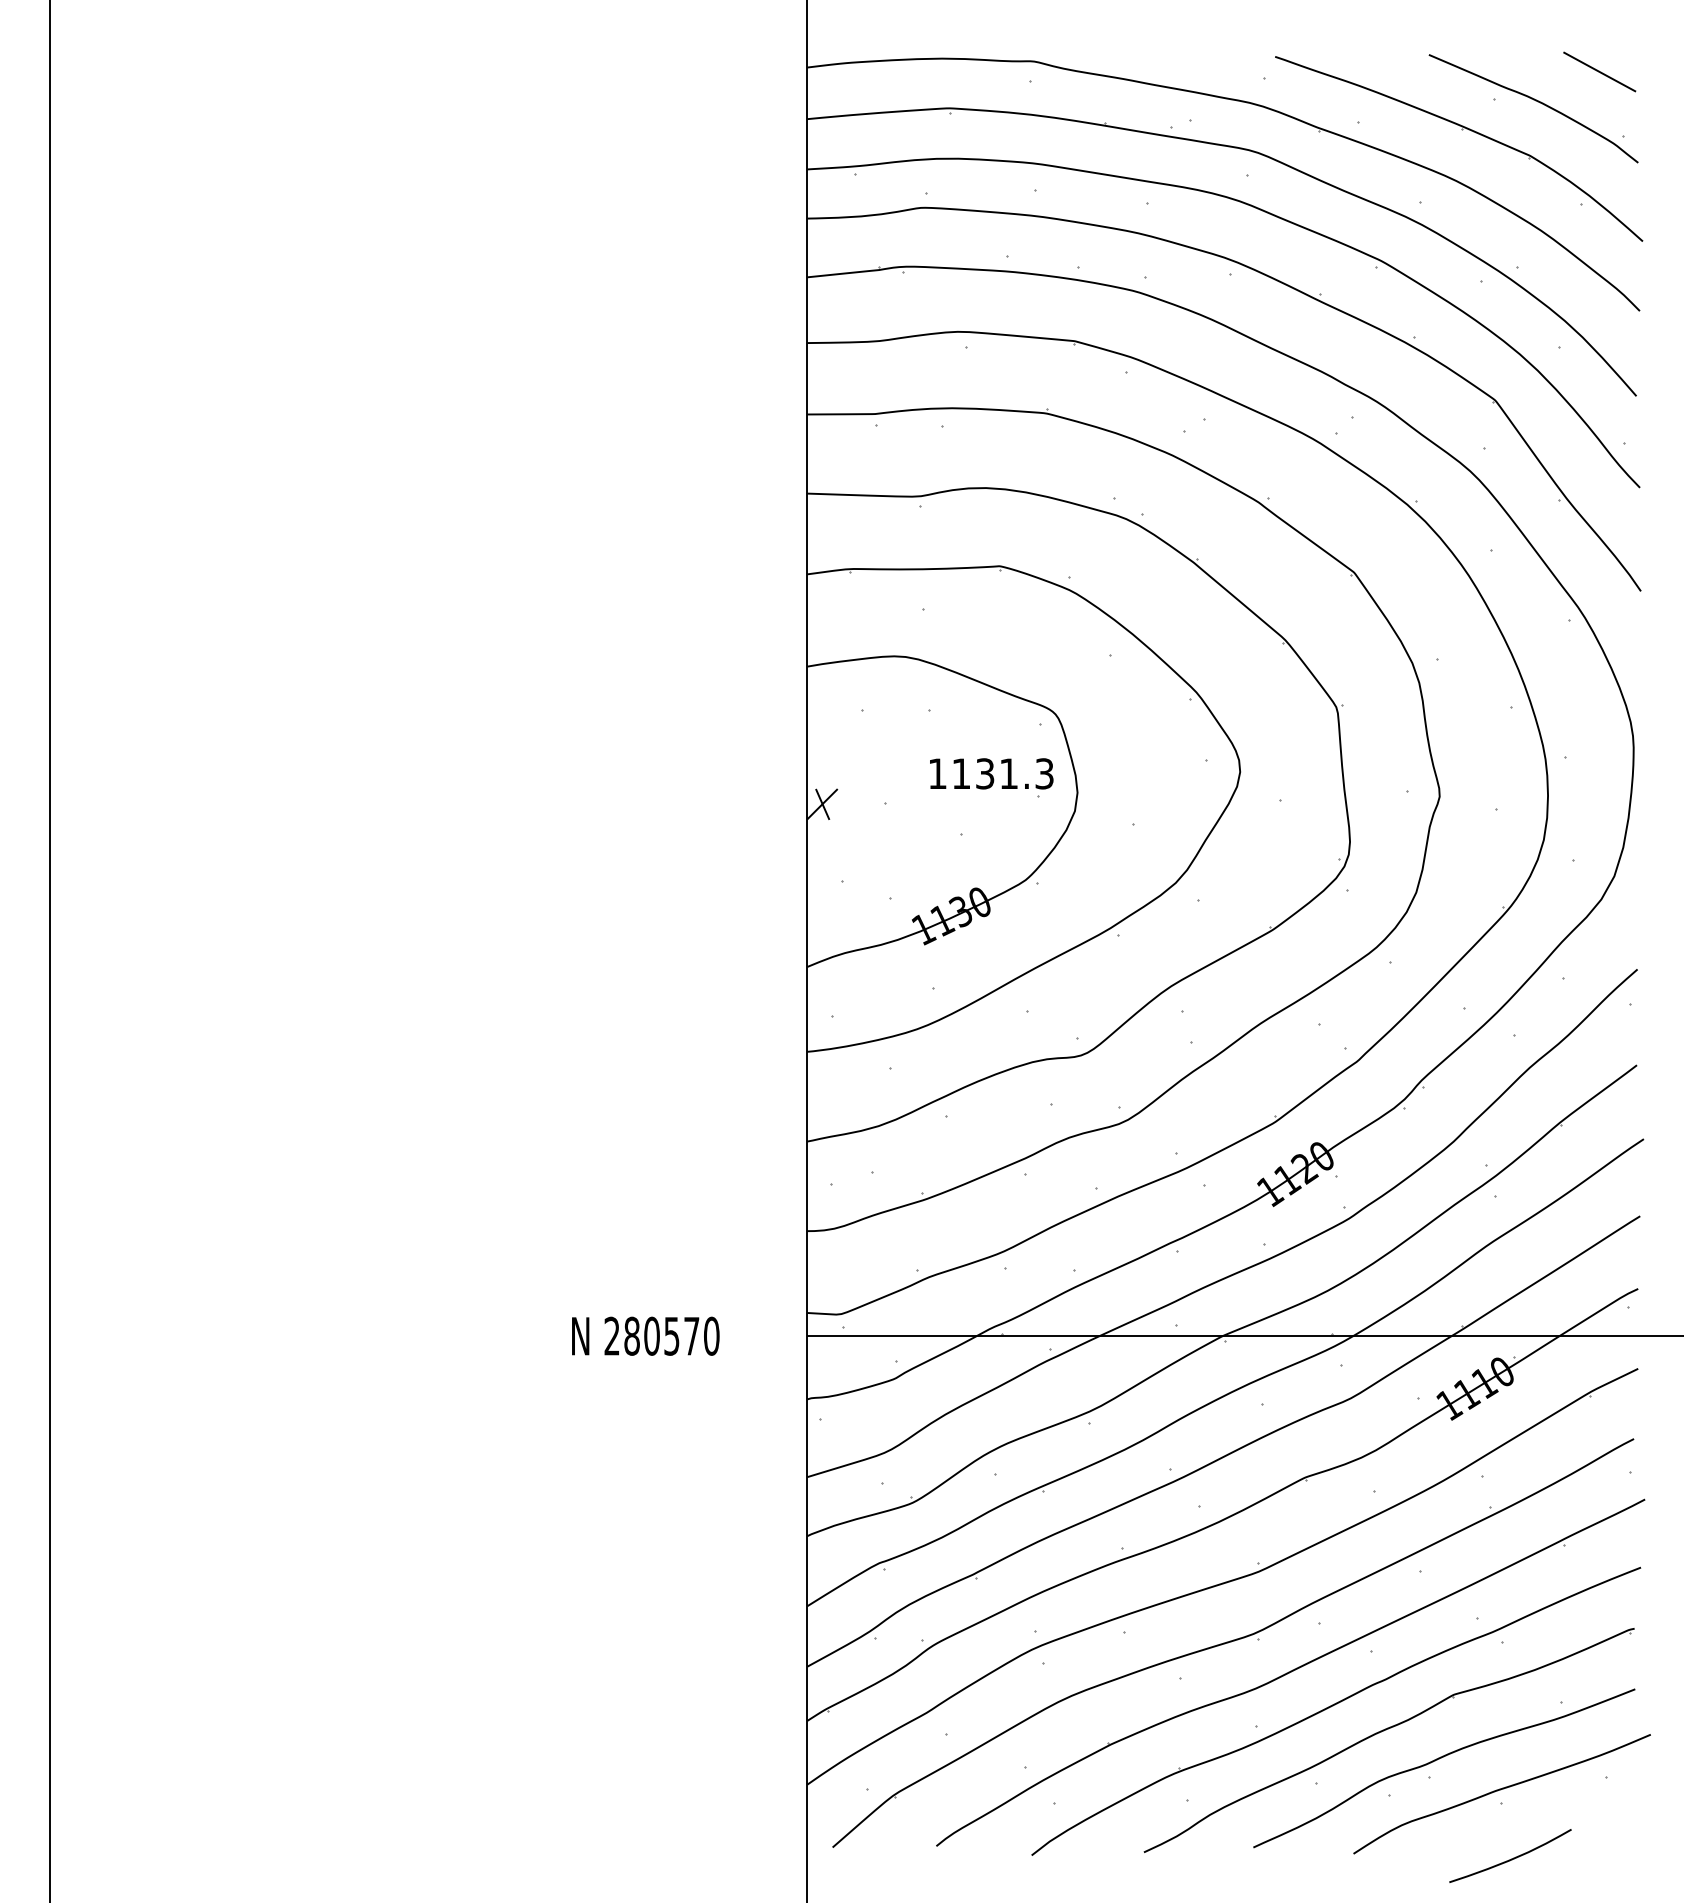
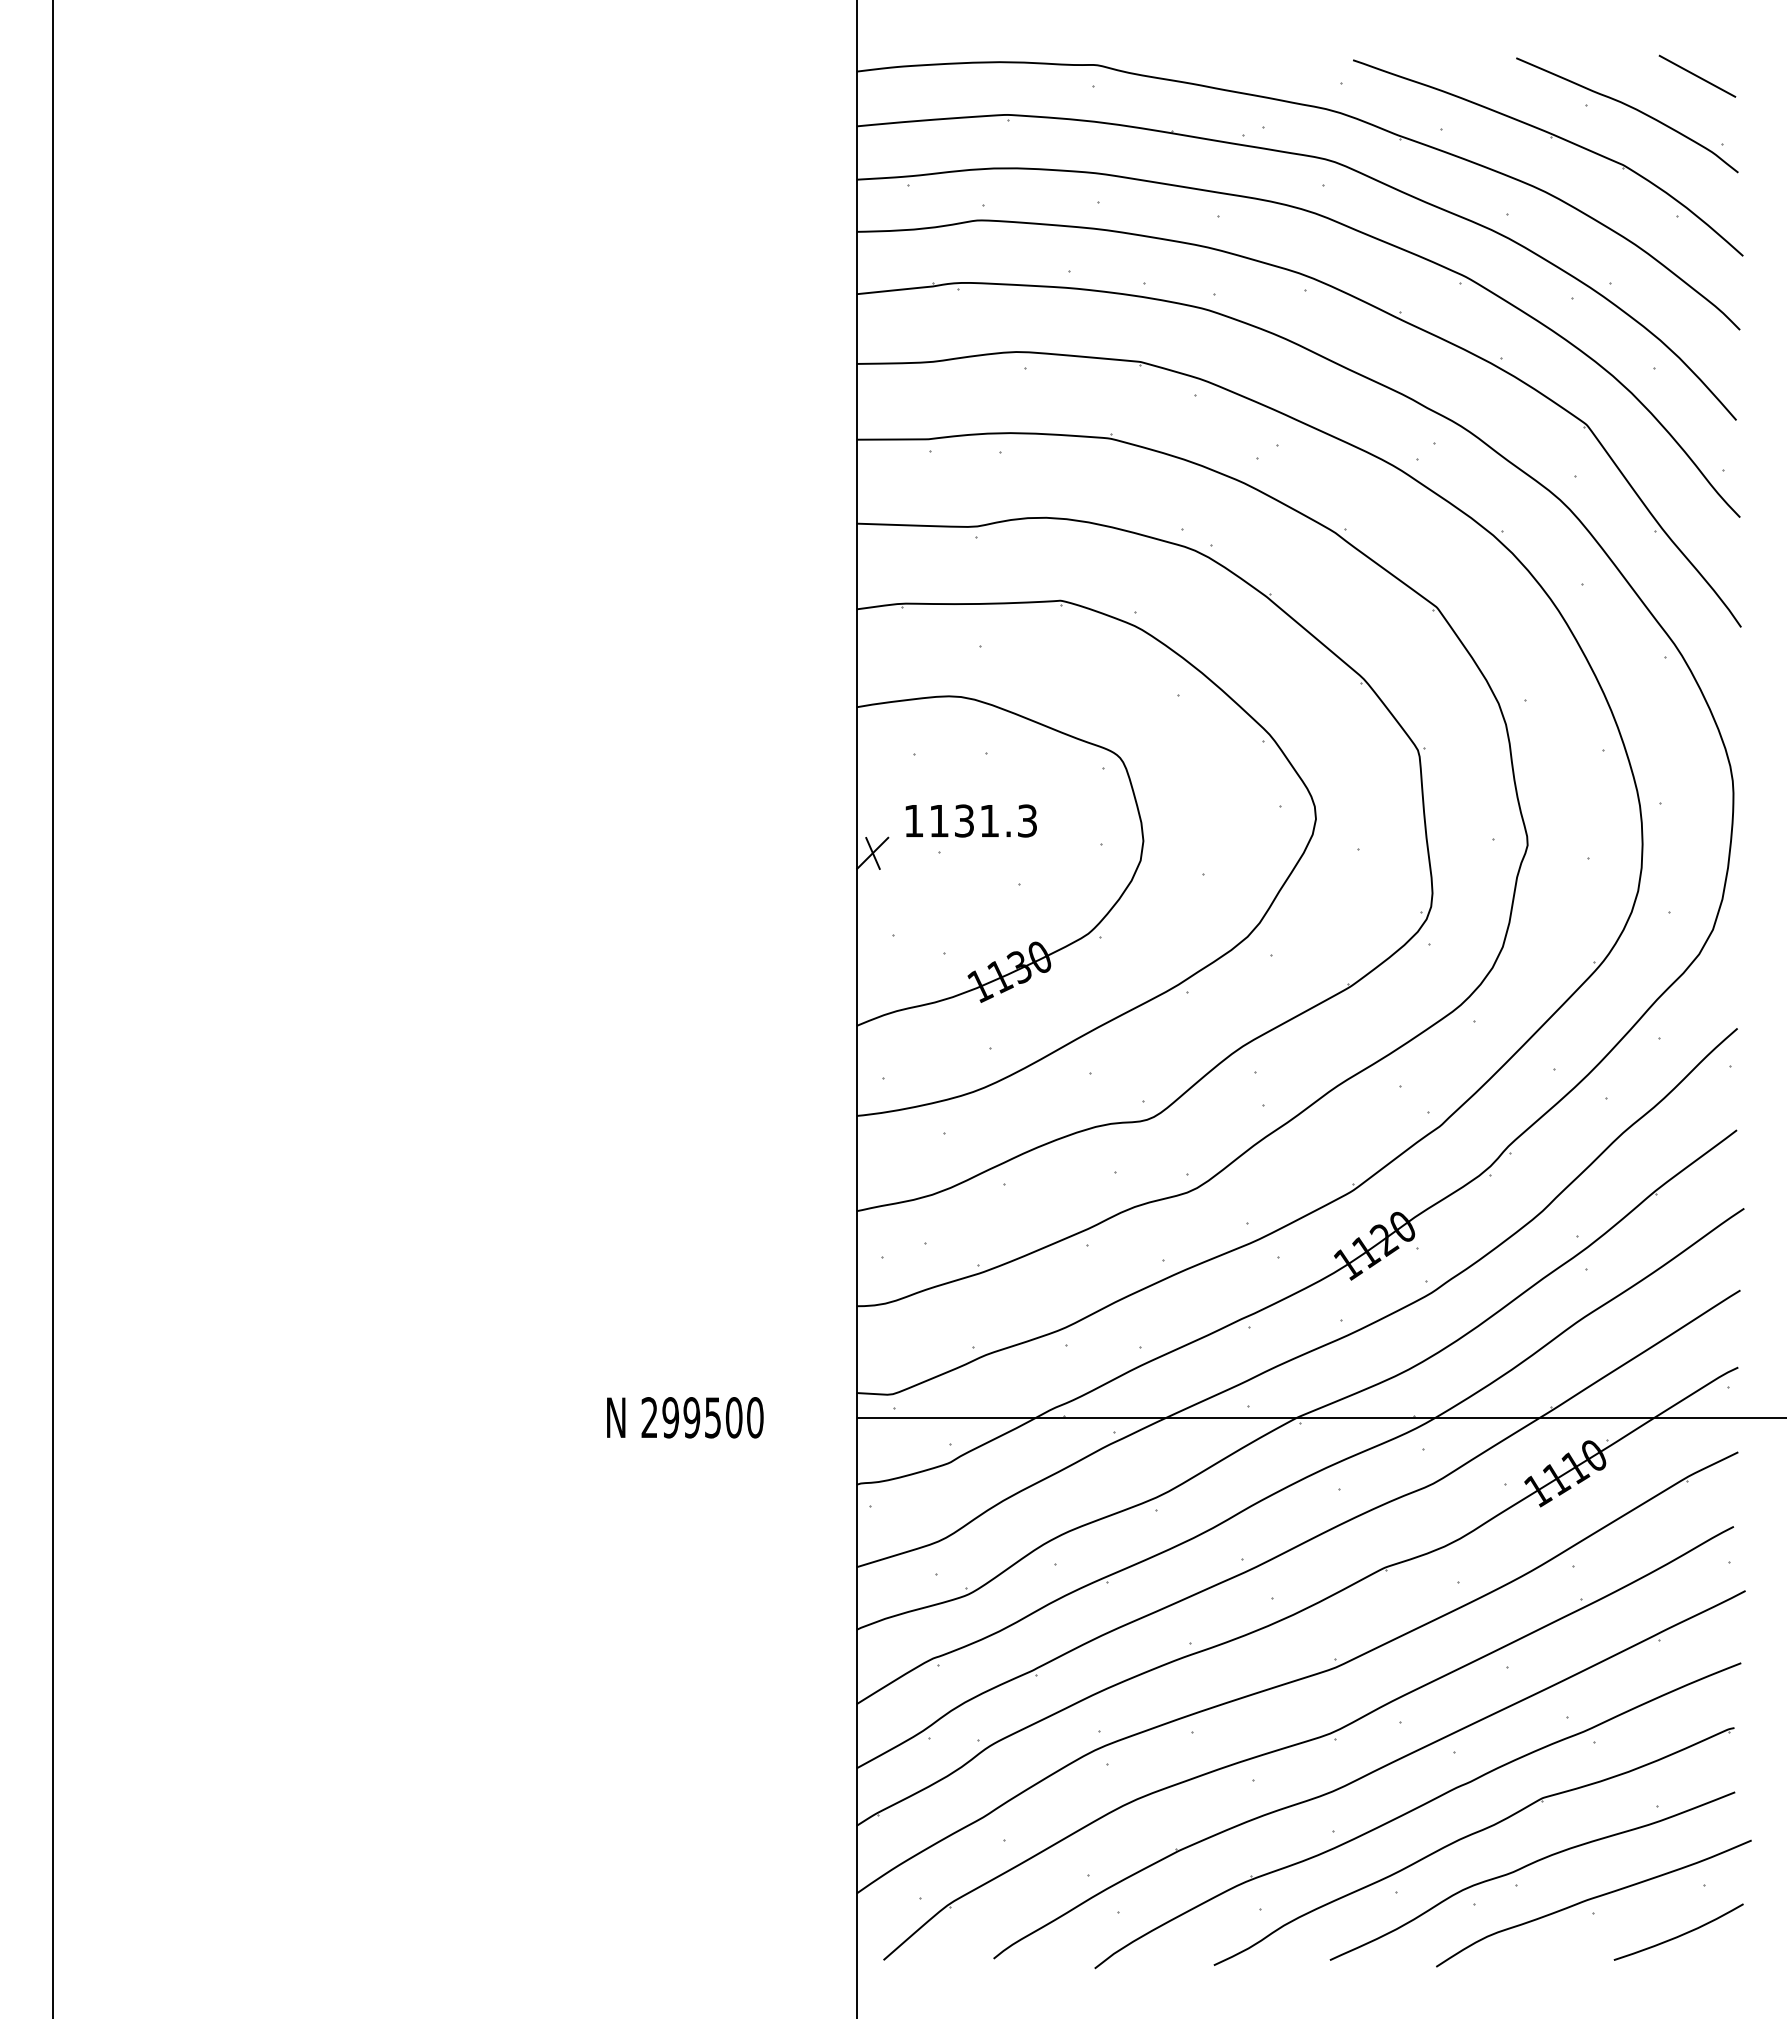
text: (990, 773) -> (970, 820), moved
text: (661, 1336) -> (702, 1417), 280570 -> 299500
curve: (1512, 1858) -> (1680, 1934), moved

